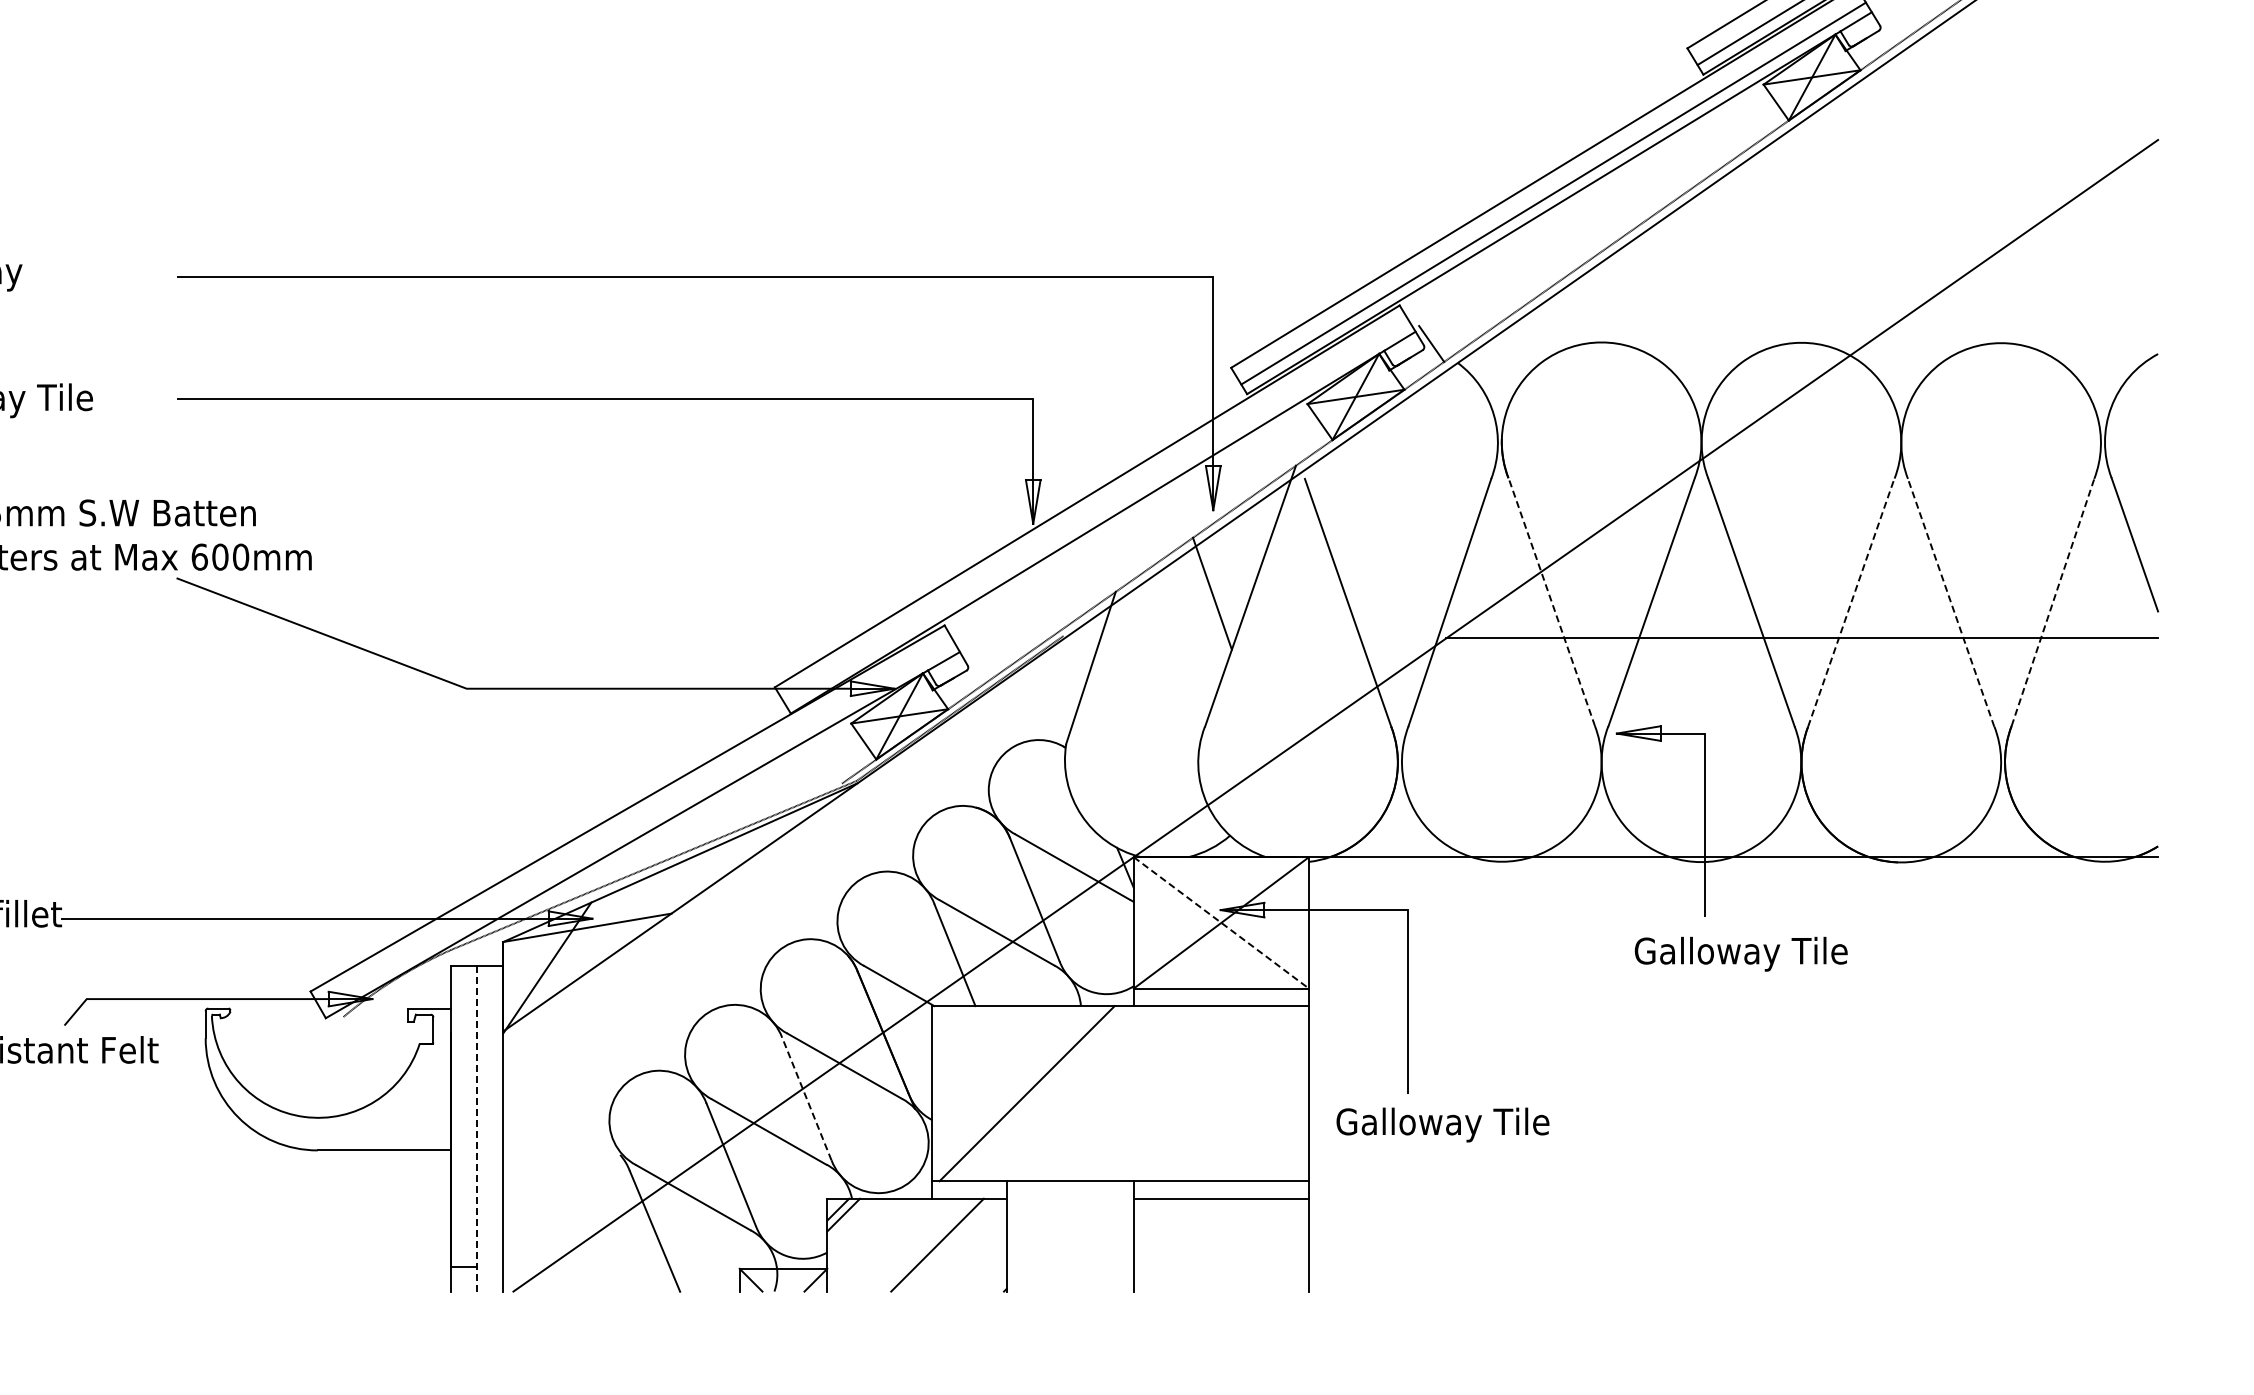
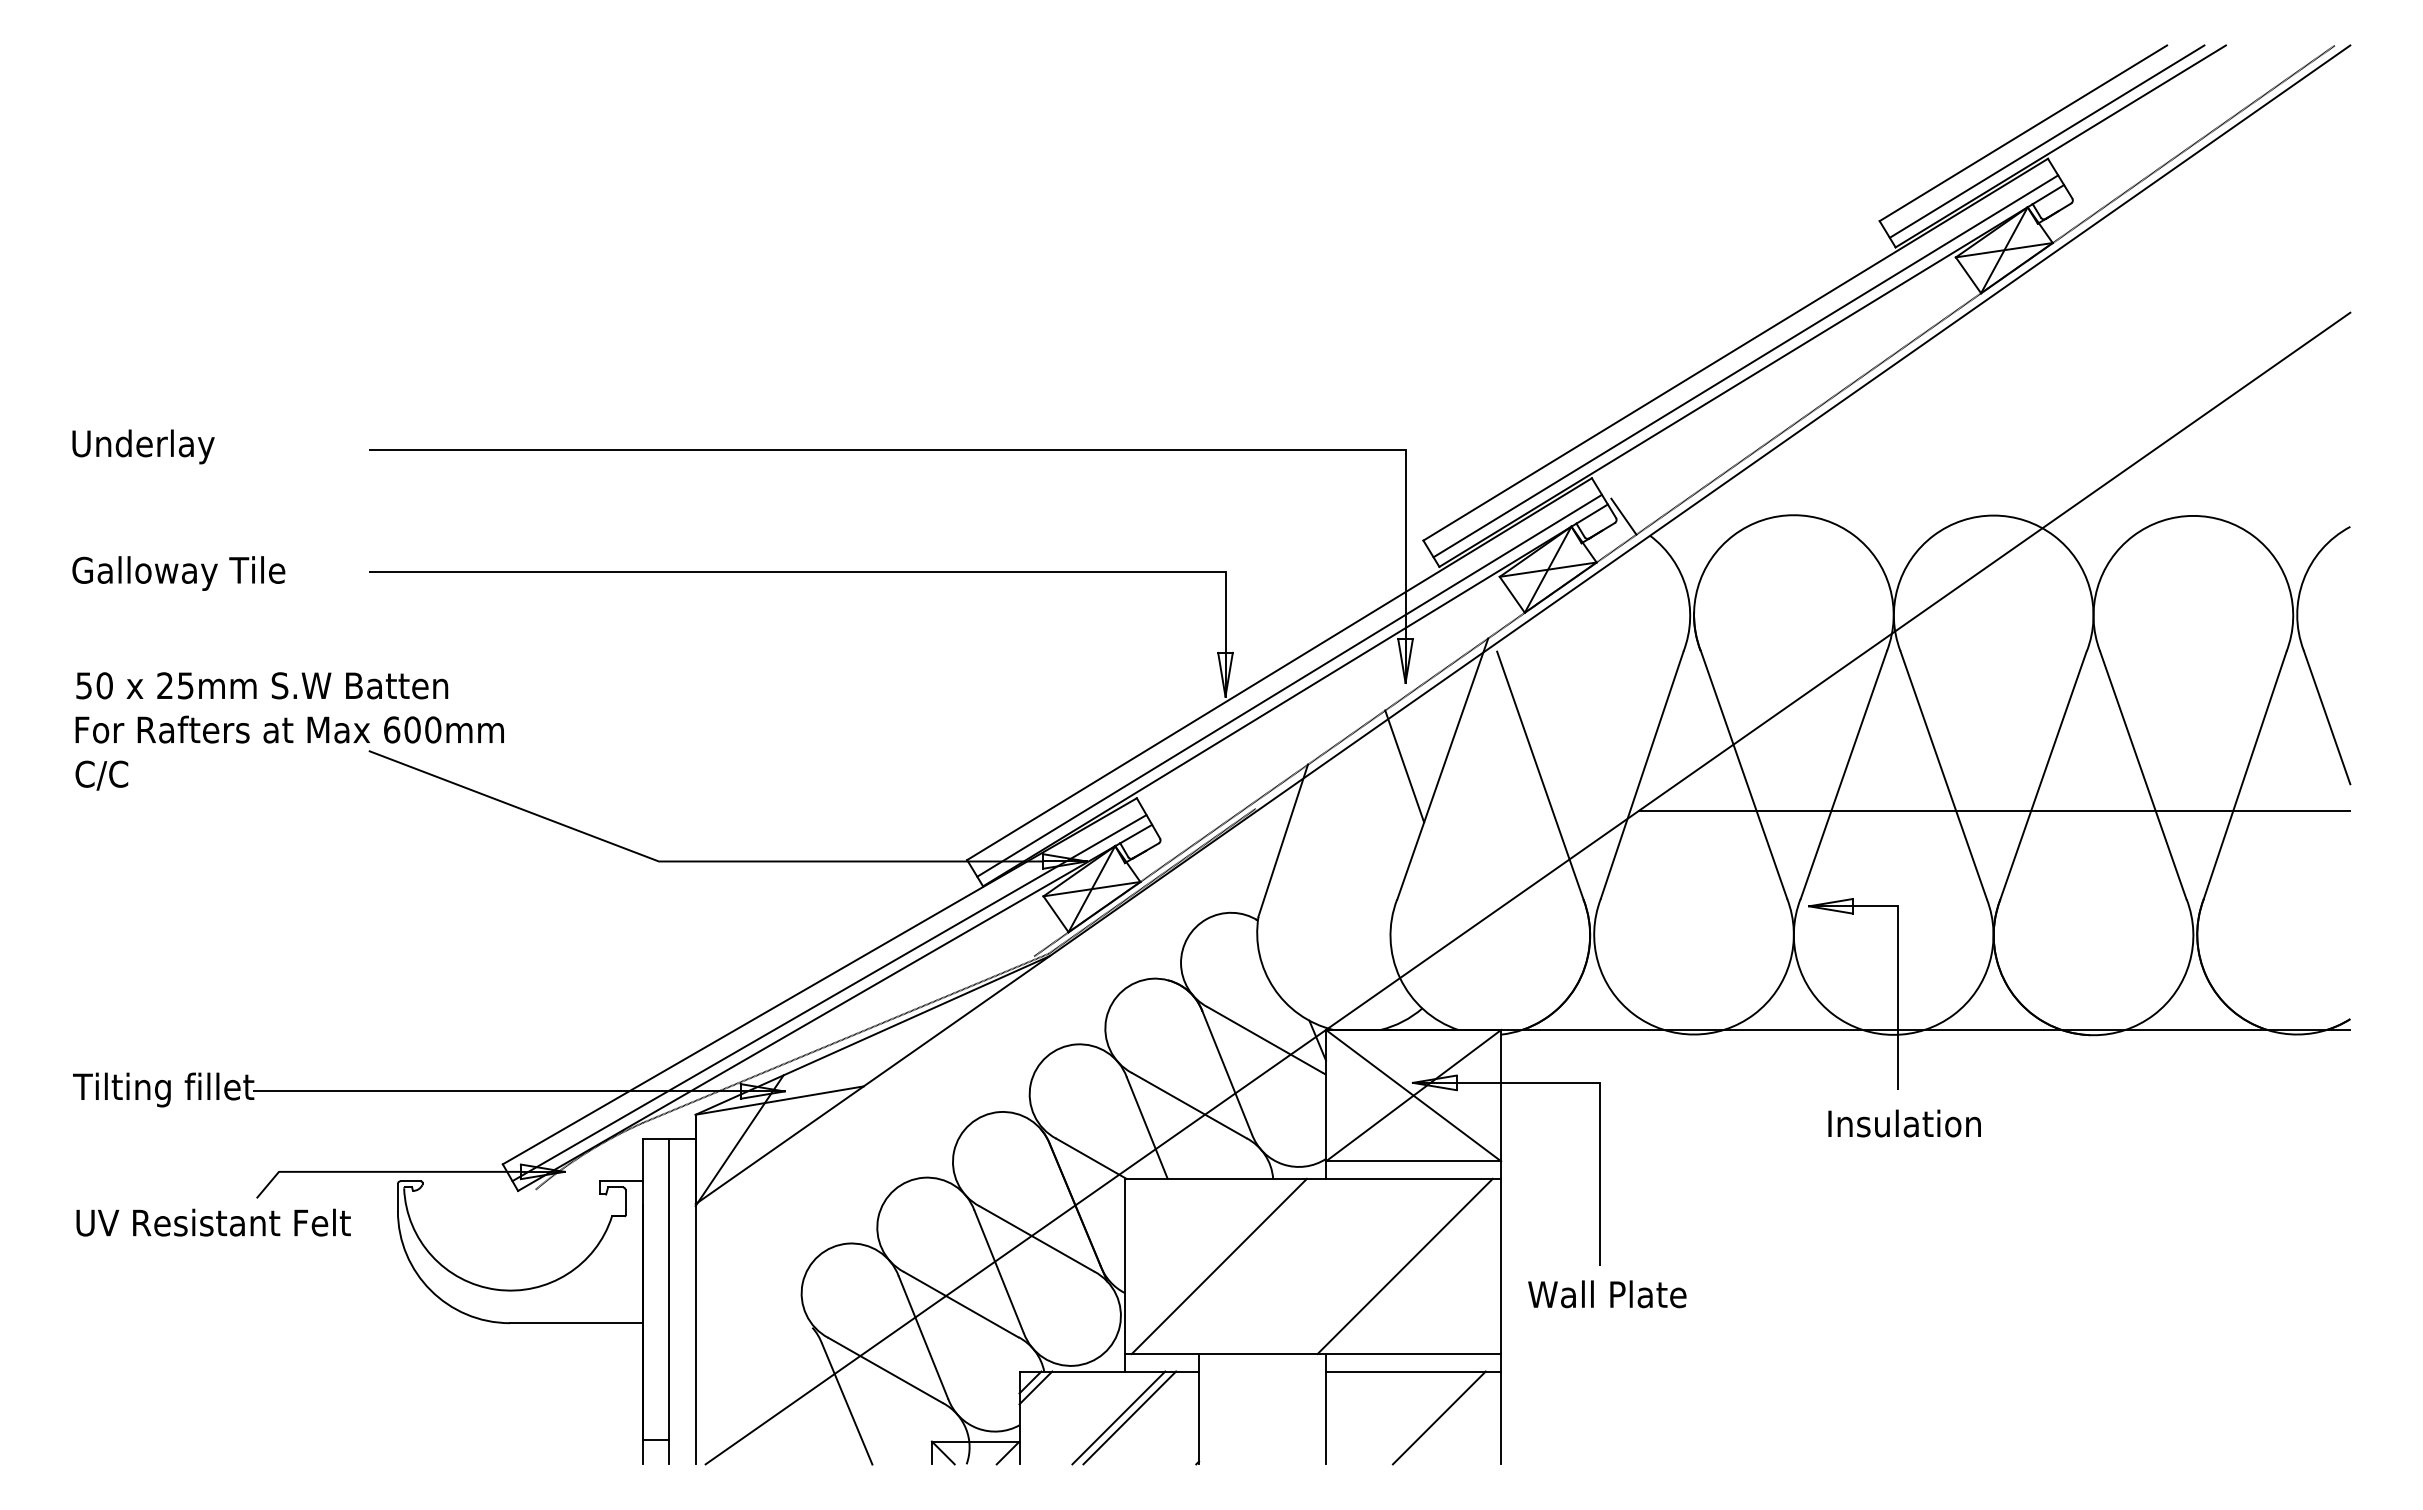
line: (1097, 512) -> (1289, 685), added
line: (1551, 601) -> (1743, 774), dashed -> solid
line: (1851, 601) -> (2043, 774), dashed -> solid
line: (2053, 601) -> (2245, 774), dashed -> solid
line: (1951, 602) -> (2143, 775), dashed -> solid
line: (637, 825) -> (829, 998), added
line: (1222, 922) -> (1414, 1095), dashed -> solid
text: (1741, 953) -> (1933, 1126), Galloway Tile -> Insulation
line: (1212, 1093) -> (1404, 1266), added
line: (807, 1098) -> (999, 1271), dashed -> solid
text: (1442, 1124) -> (1634, 1297), Galloway Tile -> Wall Plate
line: (477, 1128) -> (669, 1301), dashed -> solid
line: (926, 1244) -> (1118, 1417), added
line: (1246, 1244) -> (1438, 1417), added

